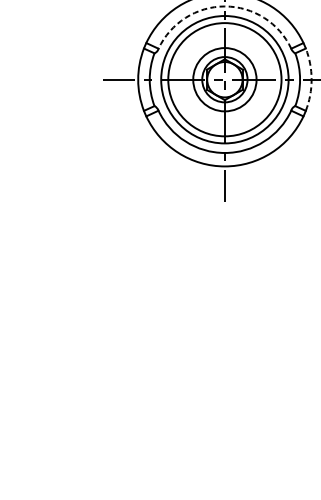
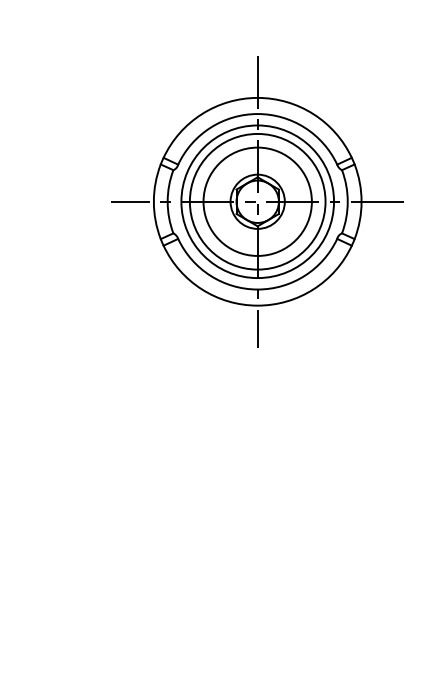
arc: (224, 6) -> (257, 114), dashed -> solid
circle: (224, 79) -> (257, 201), size x1.43
arc: (311, 79) -> (361, 201), dashed -> solid

